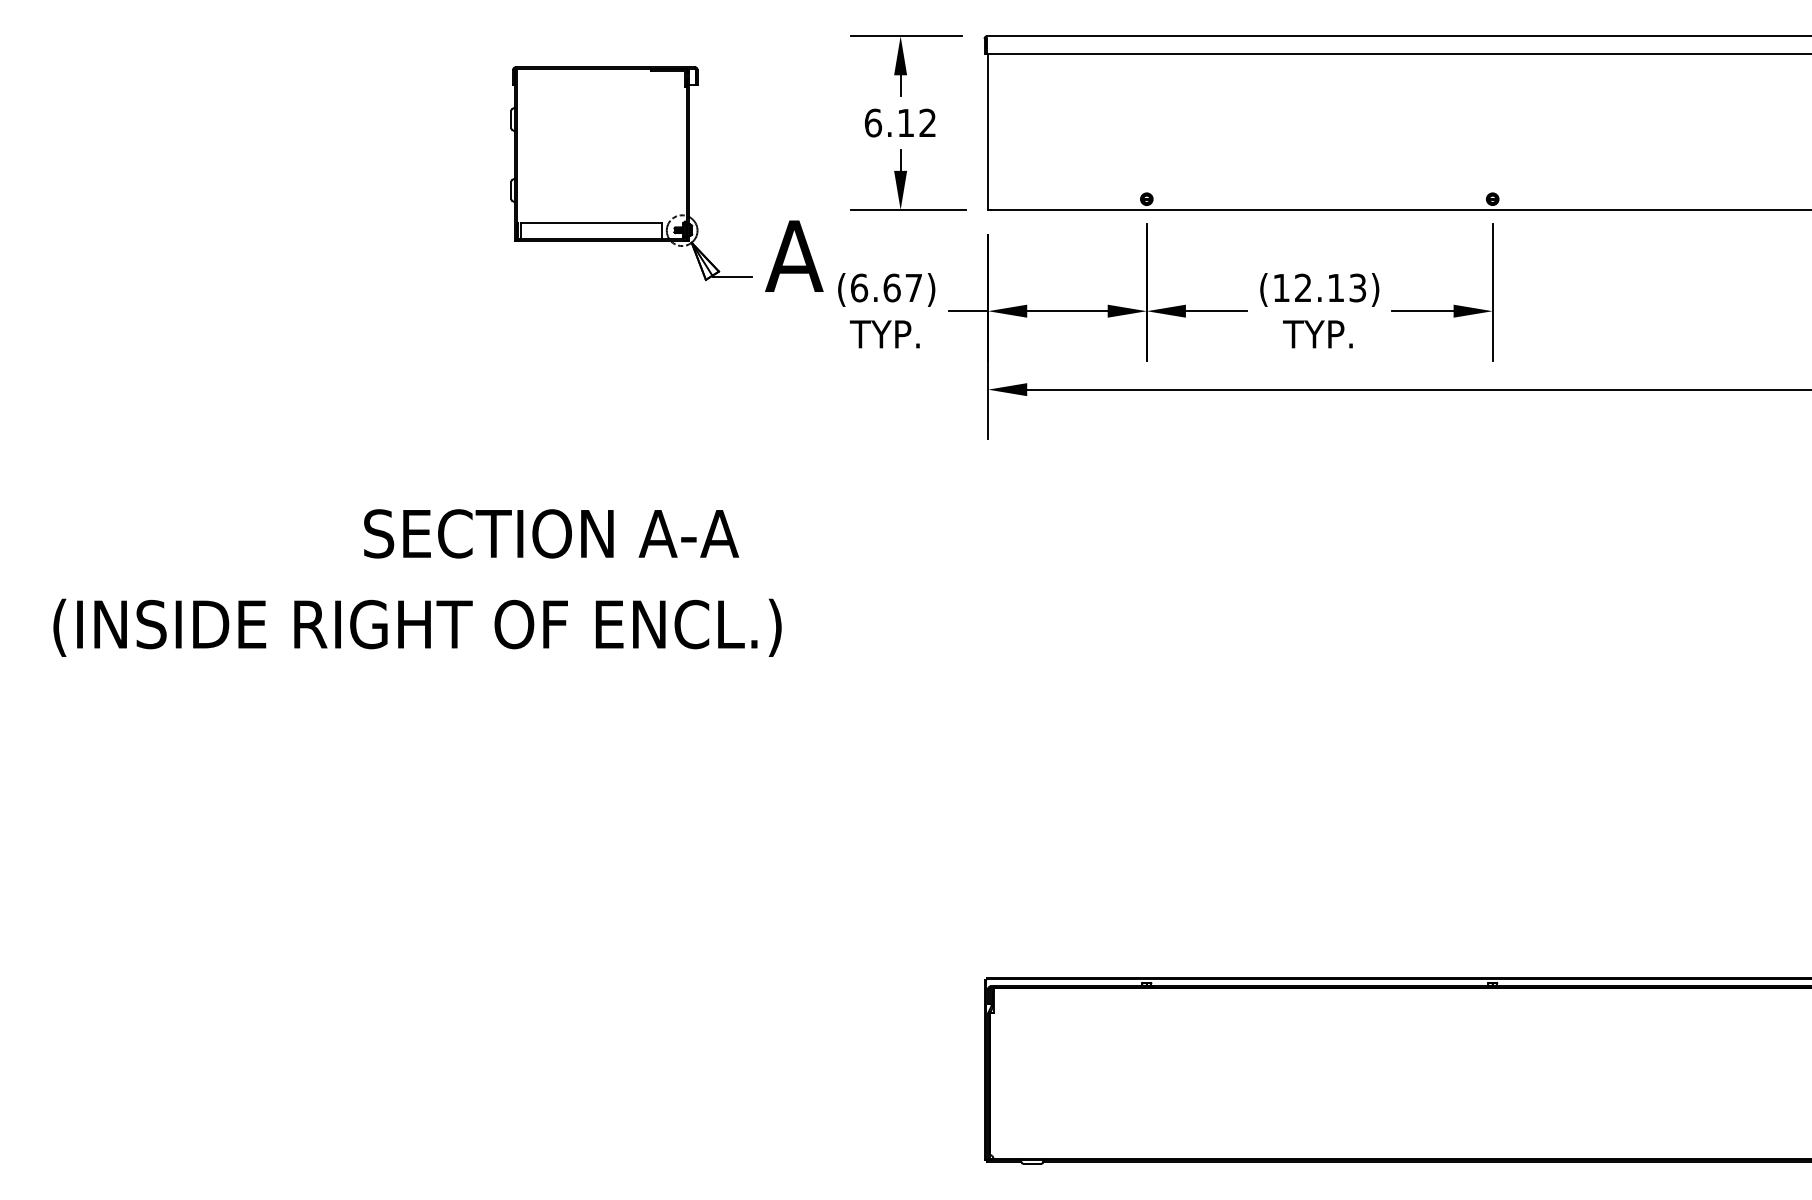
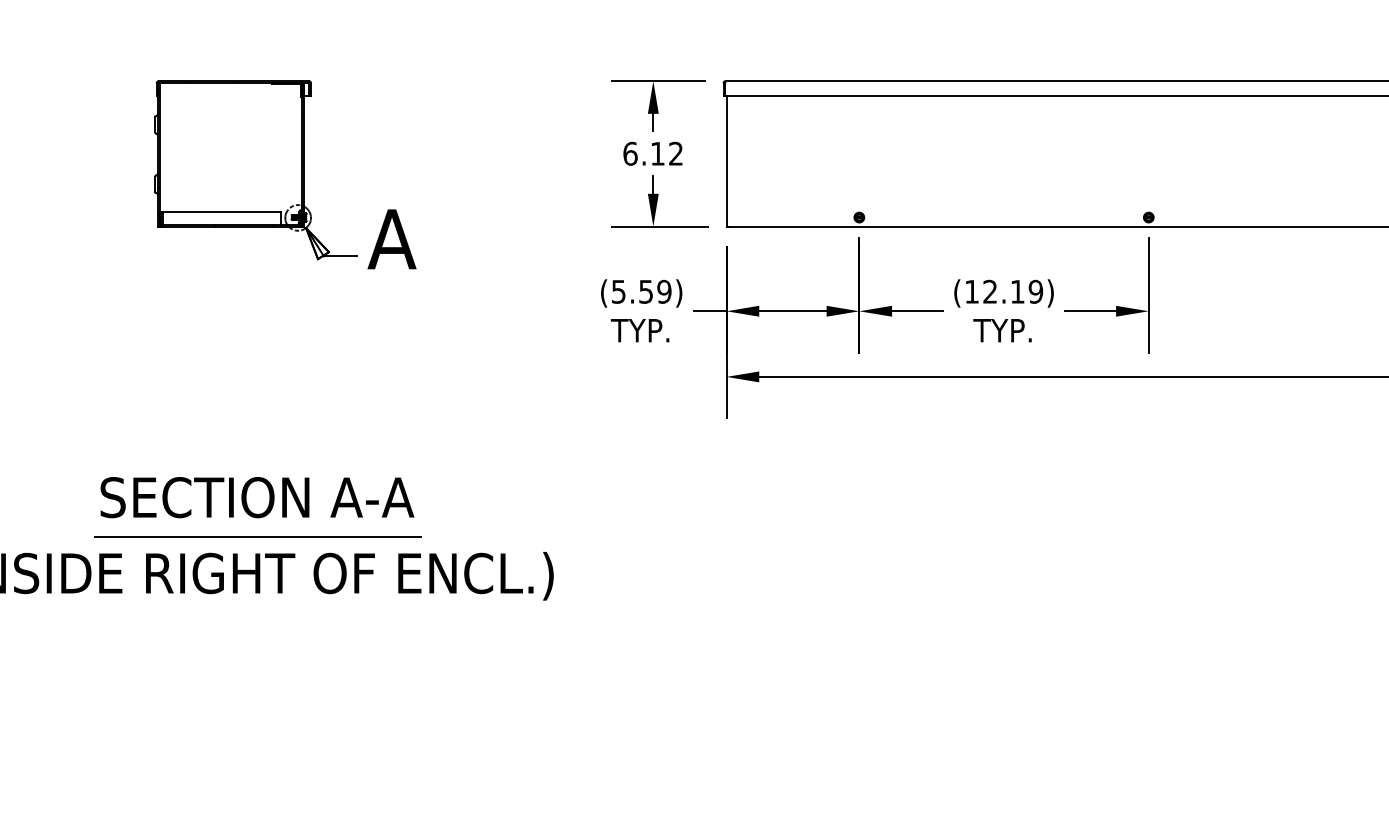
part: (666, 178) -> (285, 174), moved
text: (886, 287) -> (641, 291), (6.67) -> (5.59)
text: (1357, 287) -> (1035, 291), (12.13) -> (12.19)
text: (551, 533) -> (257, 497), moved
line: (427, 581) -> (257, 537), added

